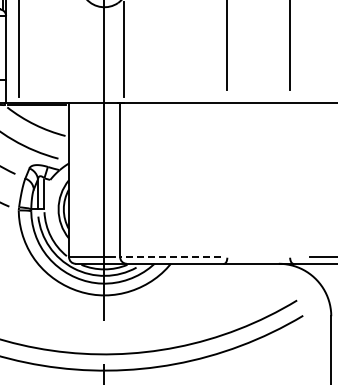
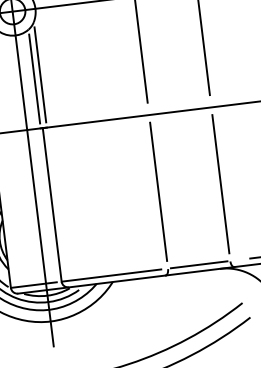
line: (118, 52) -> (35, 78), added
line: (227, 179) -> (158, 191), added
line: (290, 179) -> (221, 183), added
line: (170, 257) -> (111, 275), dashed -> solid
line: (258, 257) -> (198, 265), added

